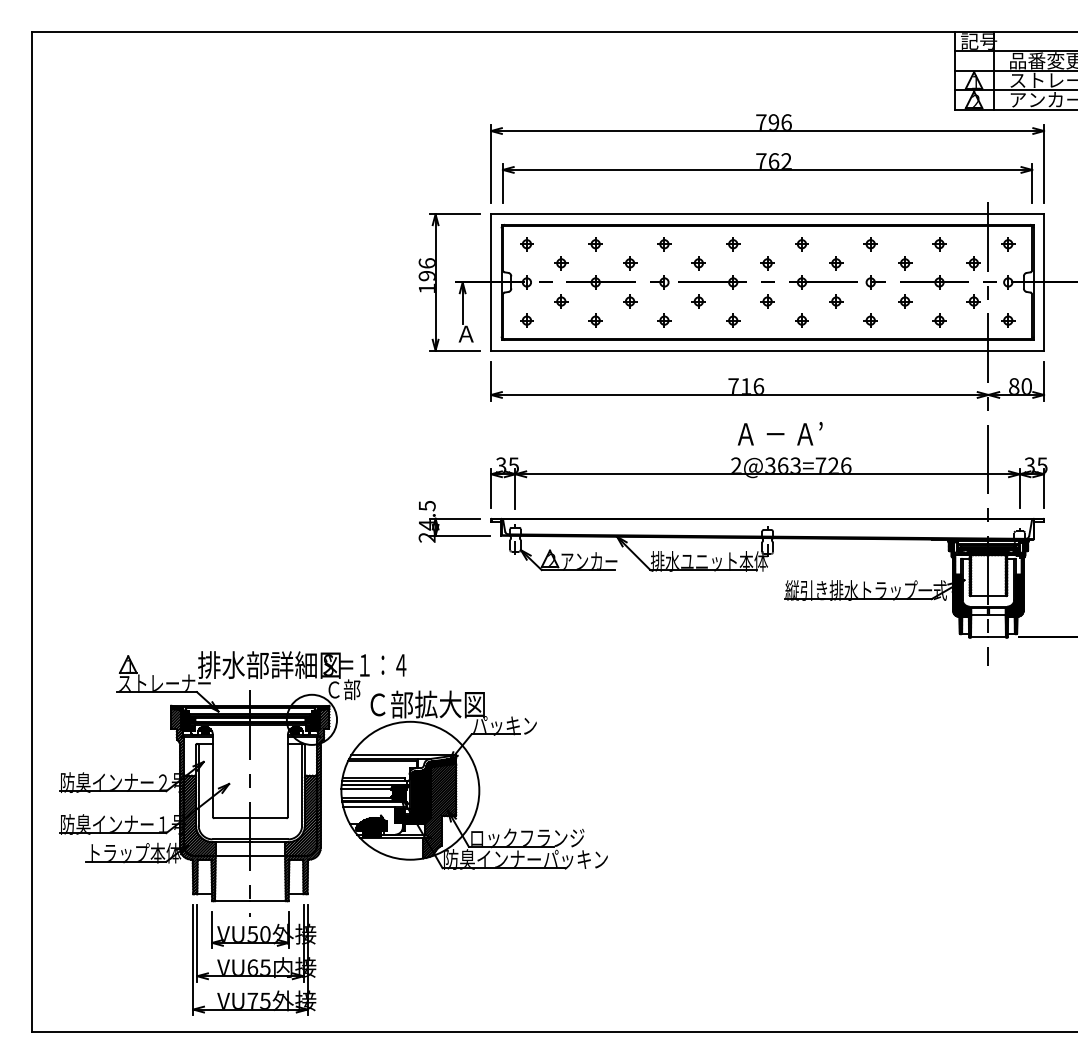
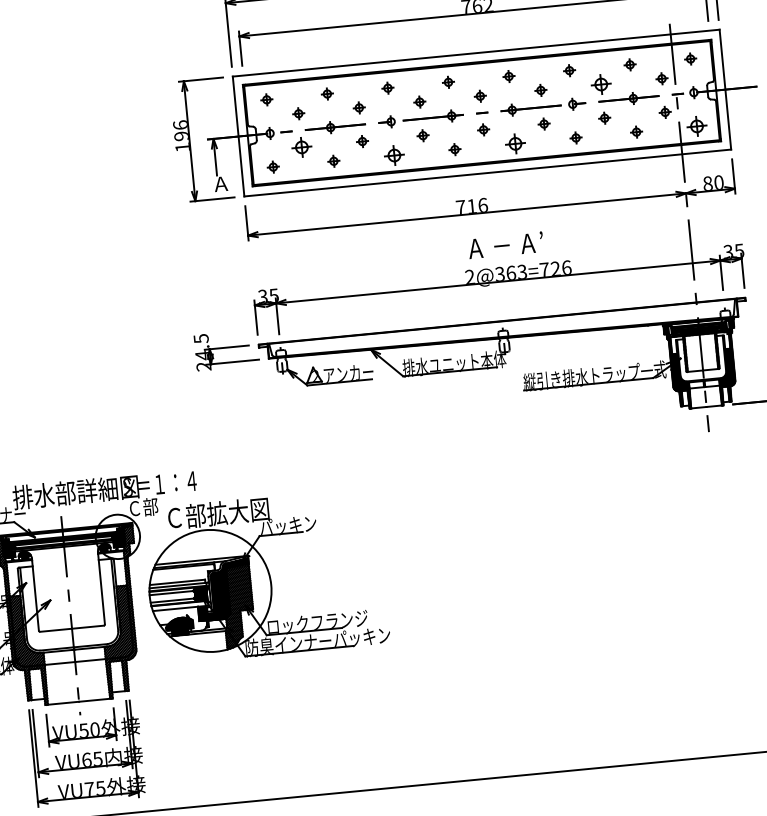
part: (905, 263) -> (601, 84), size x1.6
part: (561, 301) -> (302, 147), size x1.6
part: (664, 320) -> (394, 155), size x1.6
part: (801, 320) -> (515, 143), size x1.6
part: (1008, 320) -> (697, 126), size x1.6

